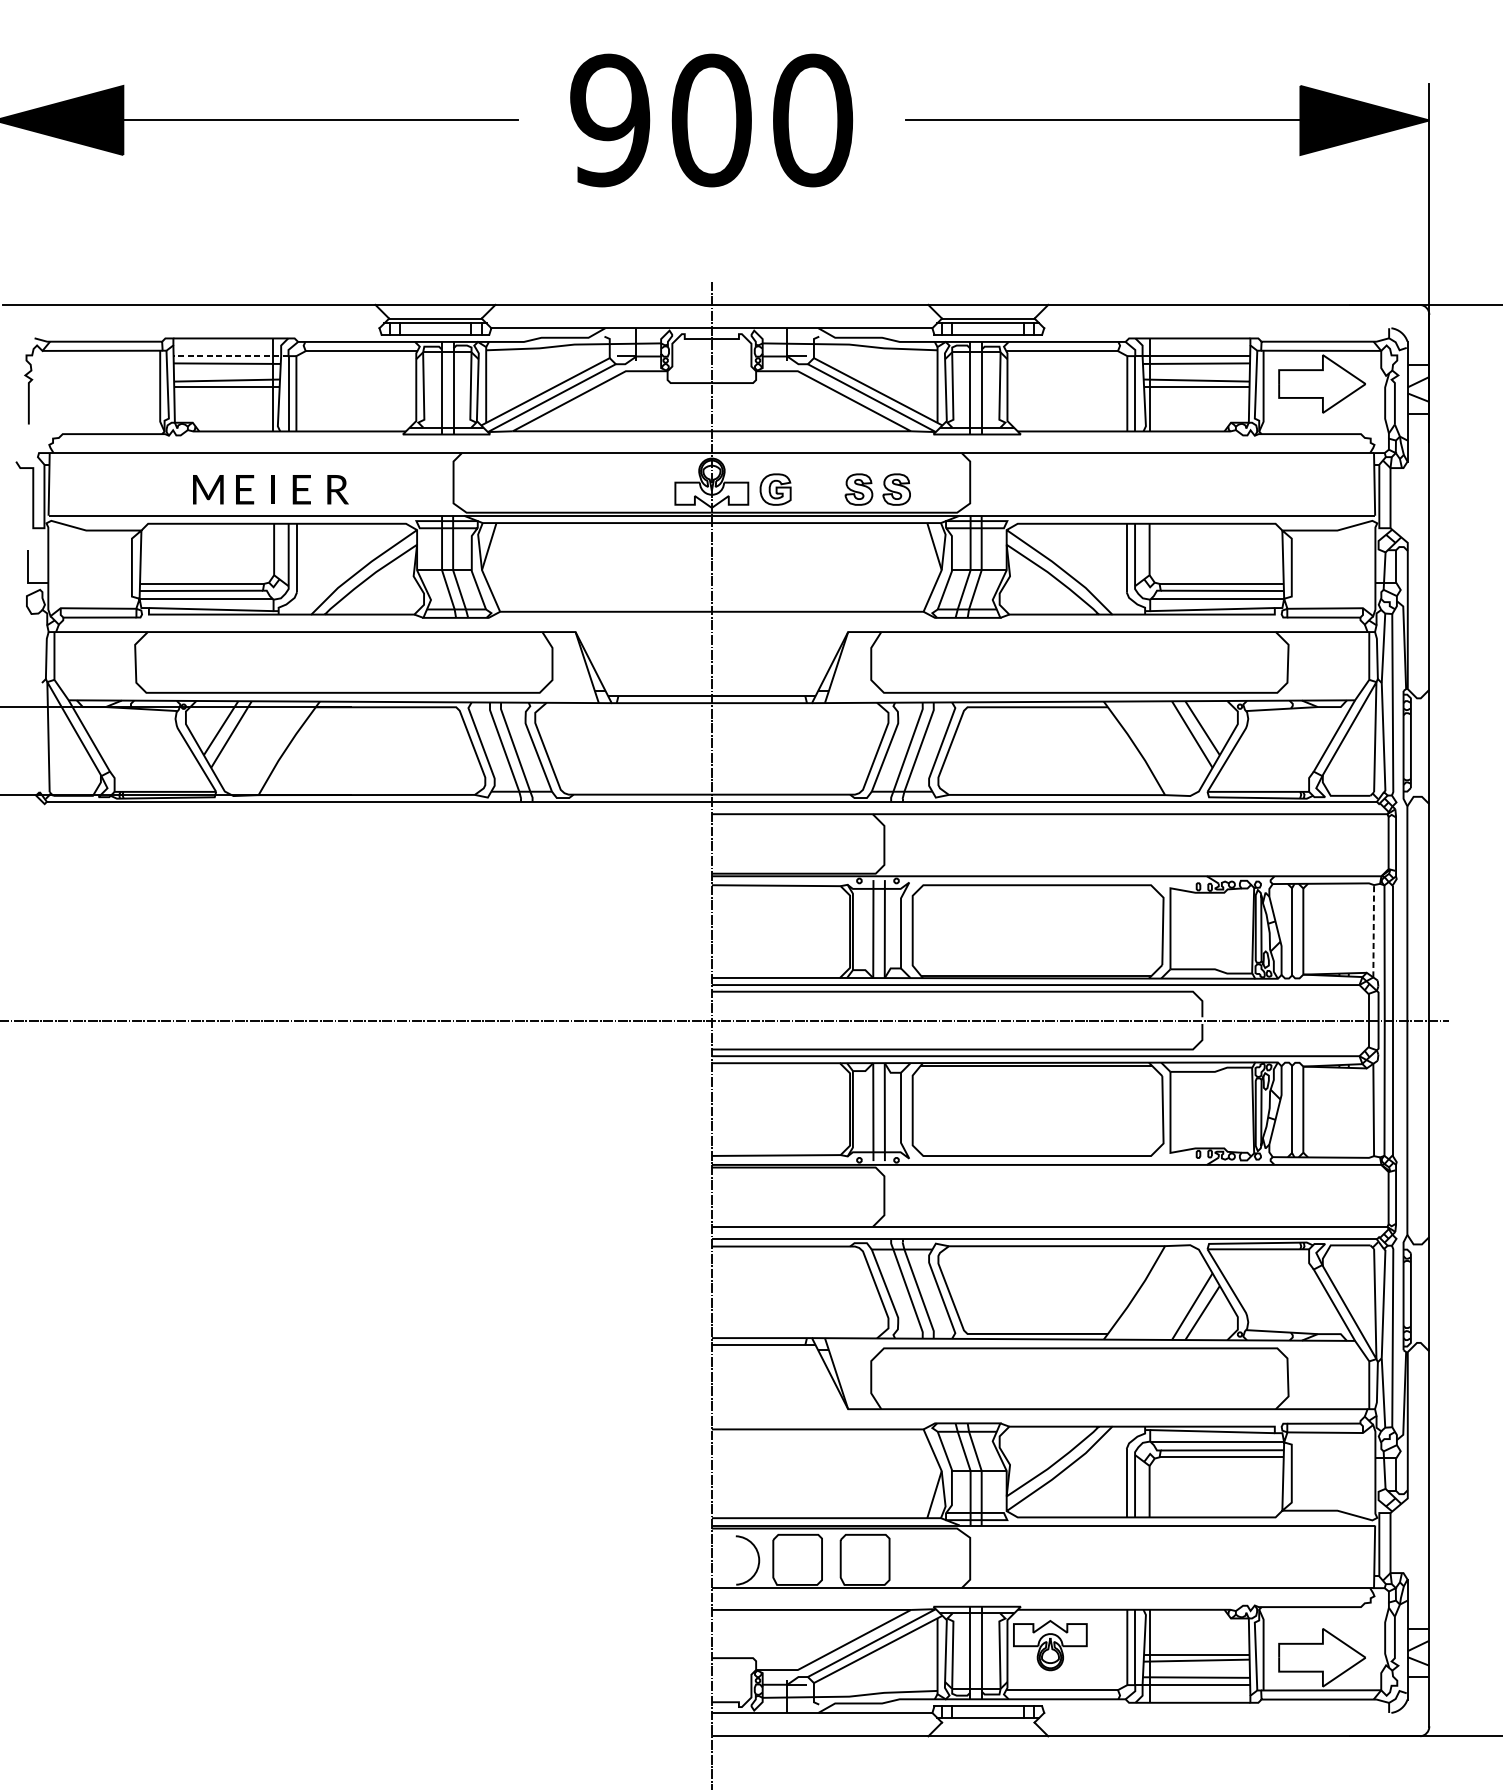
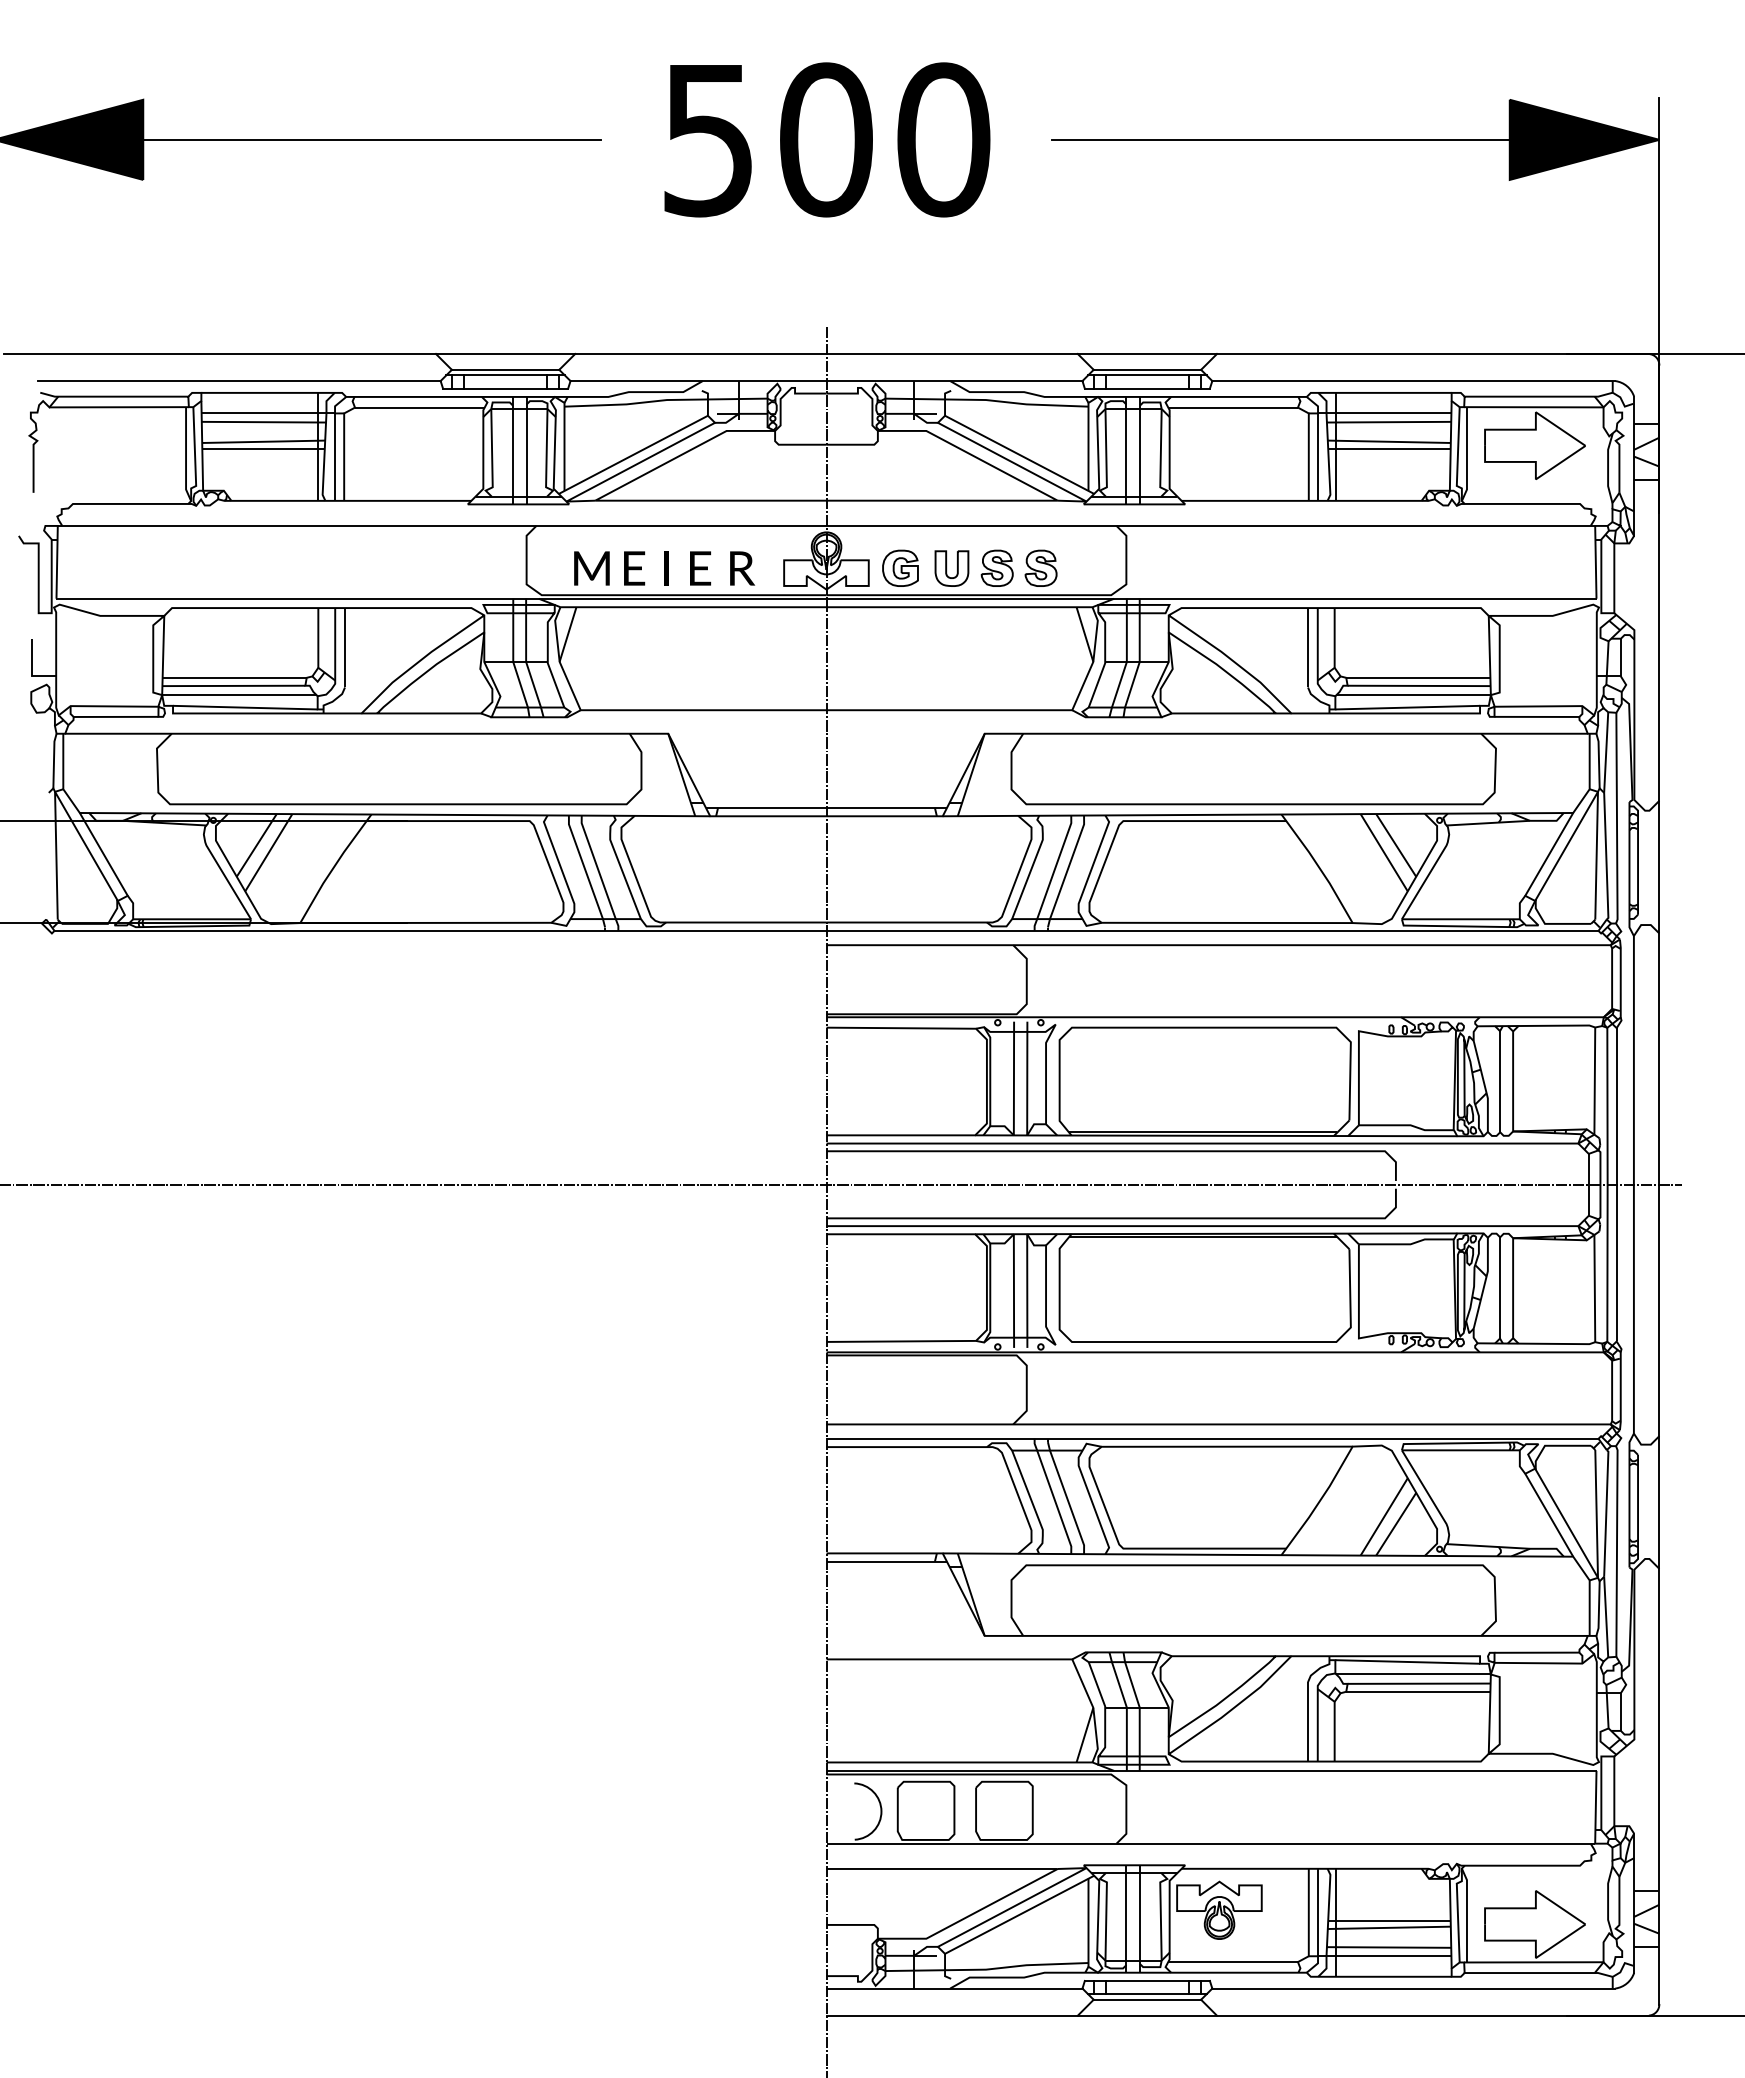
text: (610, 120) -> (708, 139), 900 -> 500
line: (205, 328) -> (238, 381), added
line: (1217, 328) -> (1413, 381), added
line: (231, 356) -> (268, 413), dashed -> solid
text: (270, 489) -> (664, 568), moved
part: (819, 489) -> (951, 568), added
line: (1373, 931) -> (1594, 1081), dashed -> solid
line: (1217, 1712) -> (1413, 1988), added
line: (988, 1722) -> (1147, 1999), added

